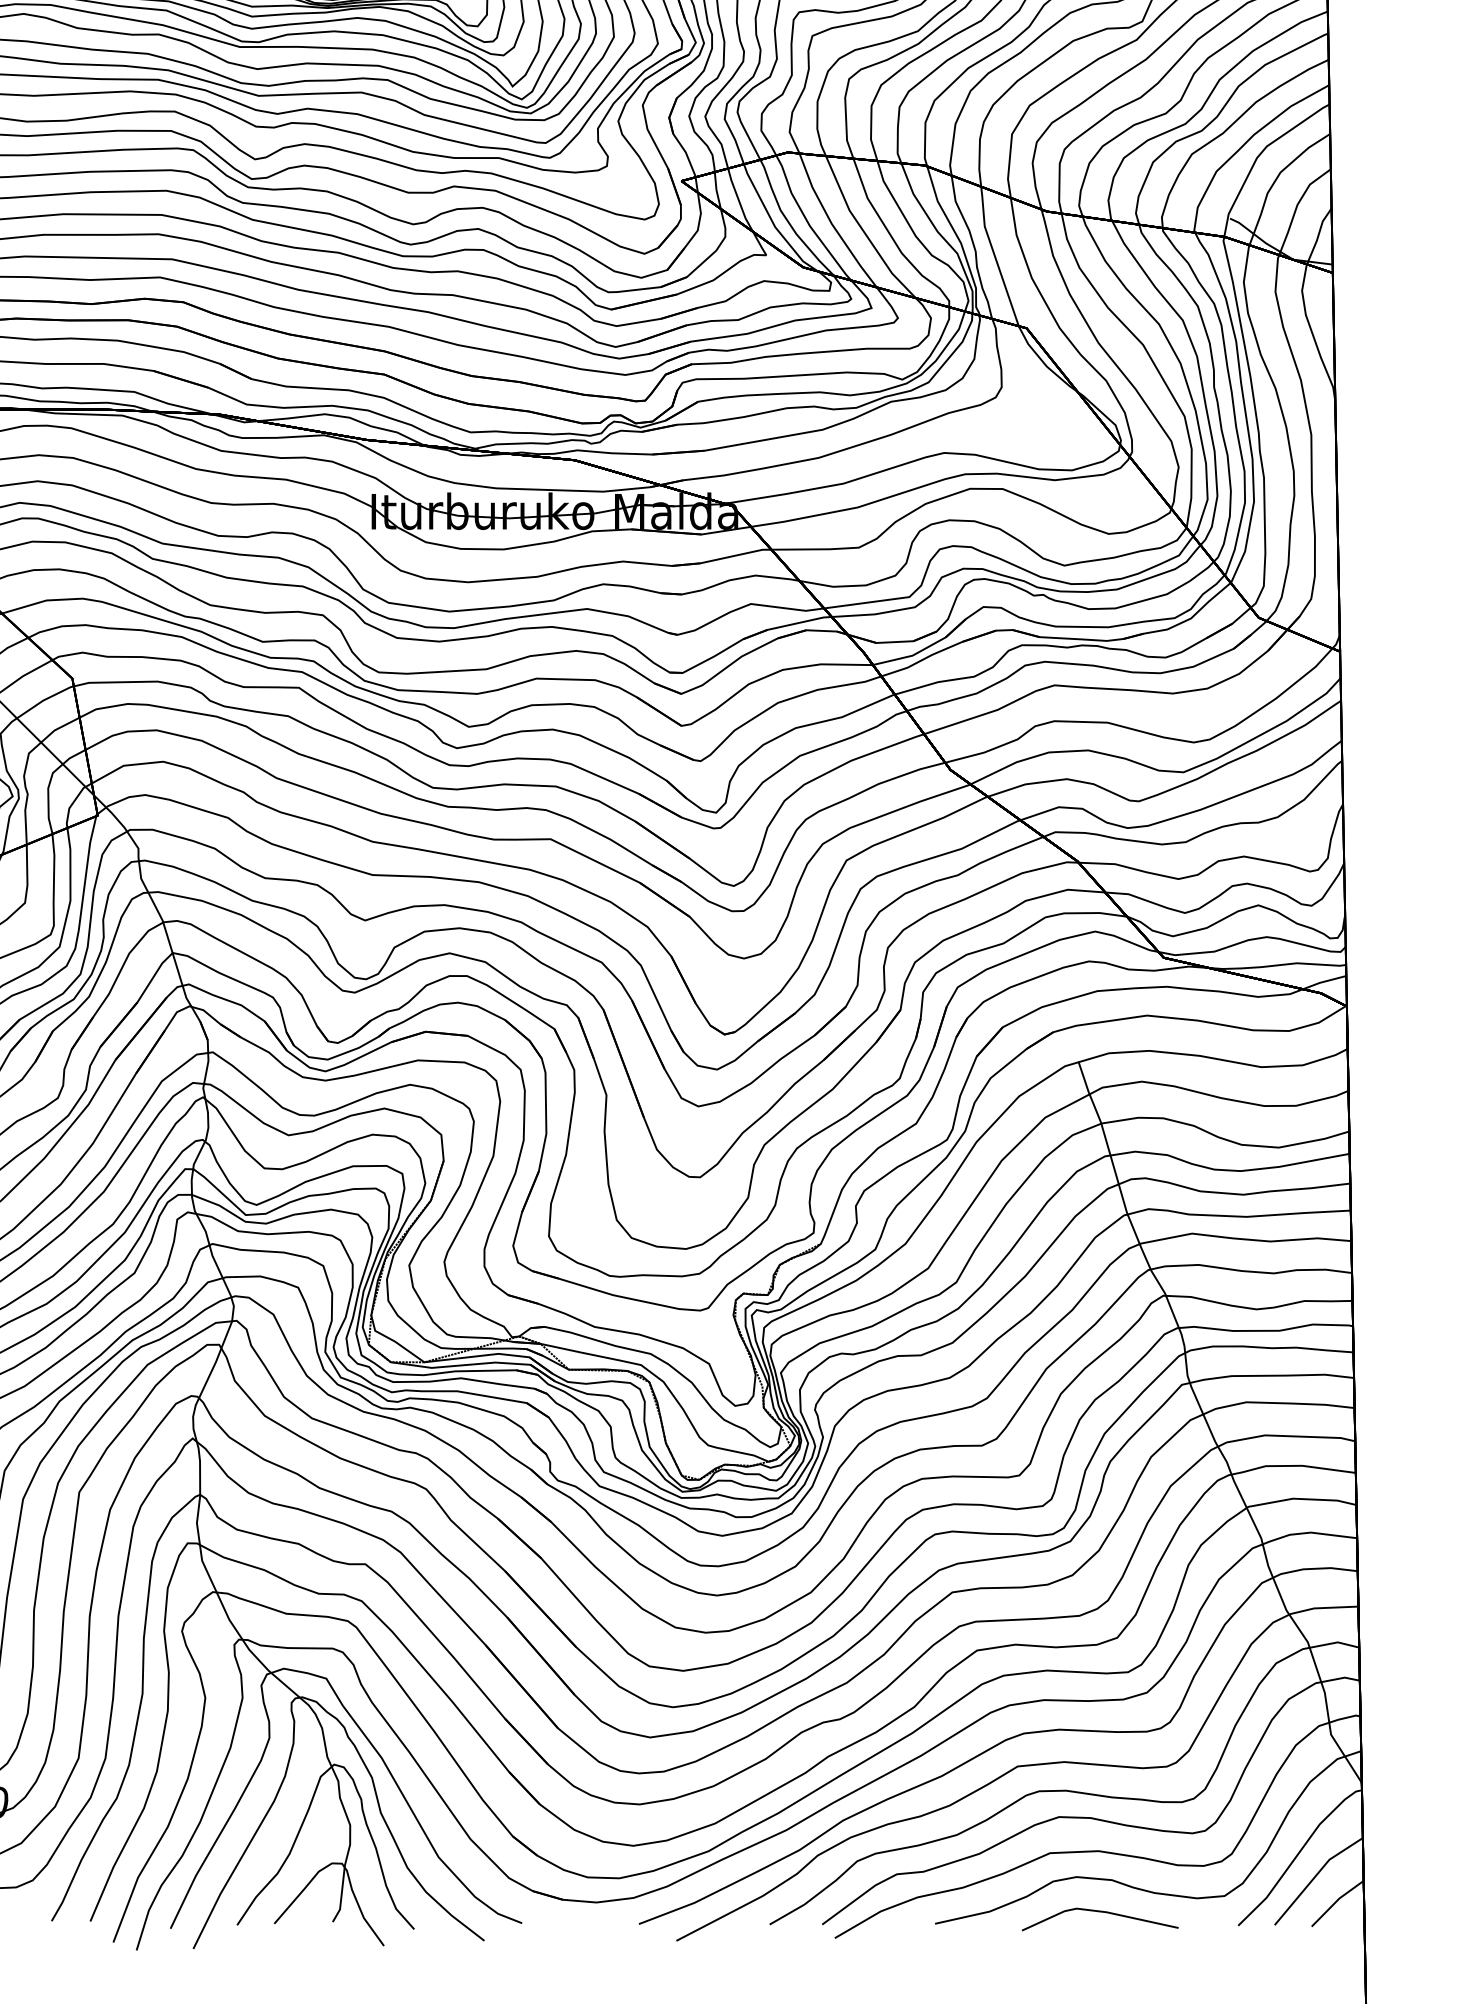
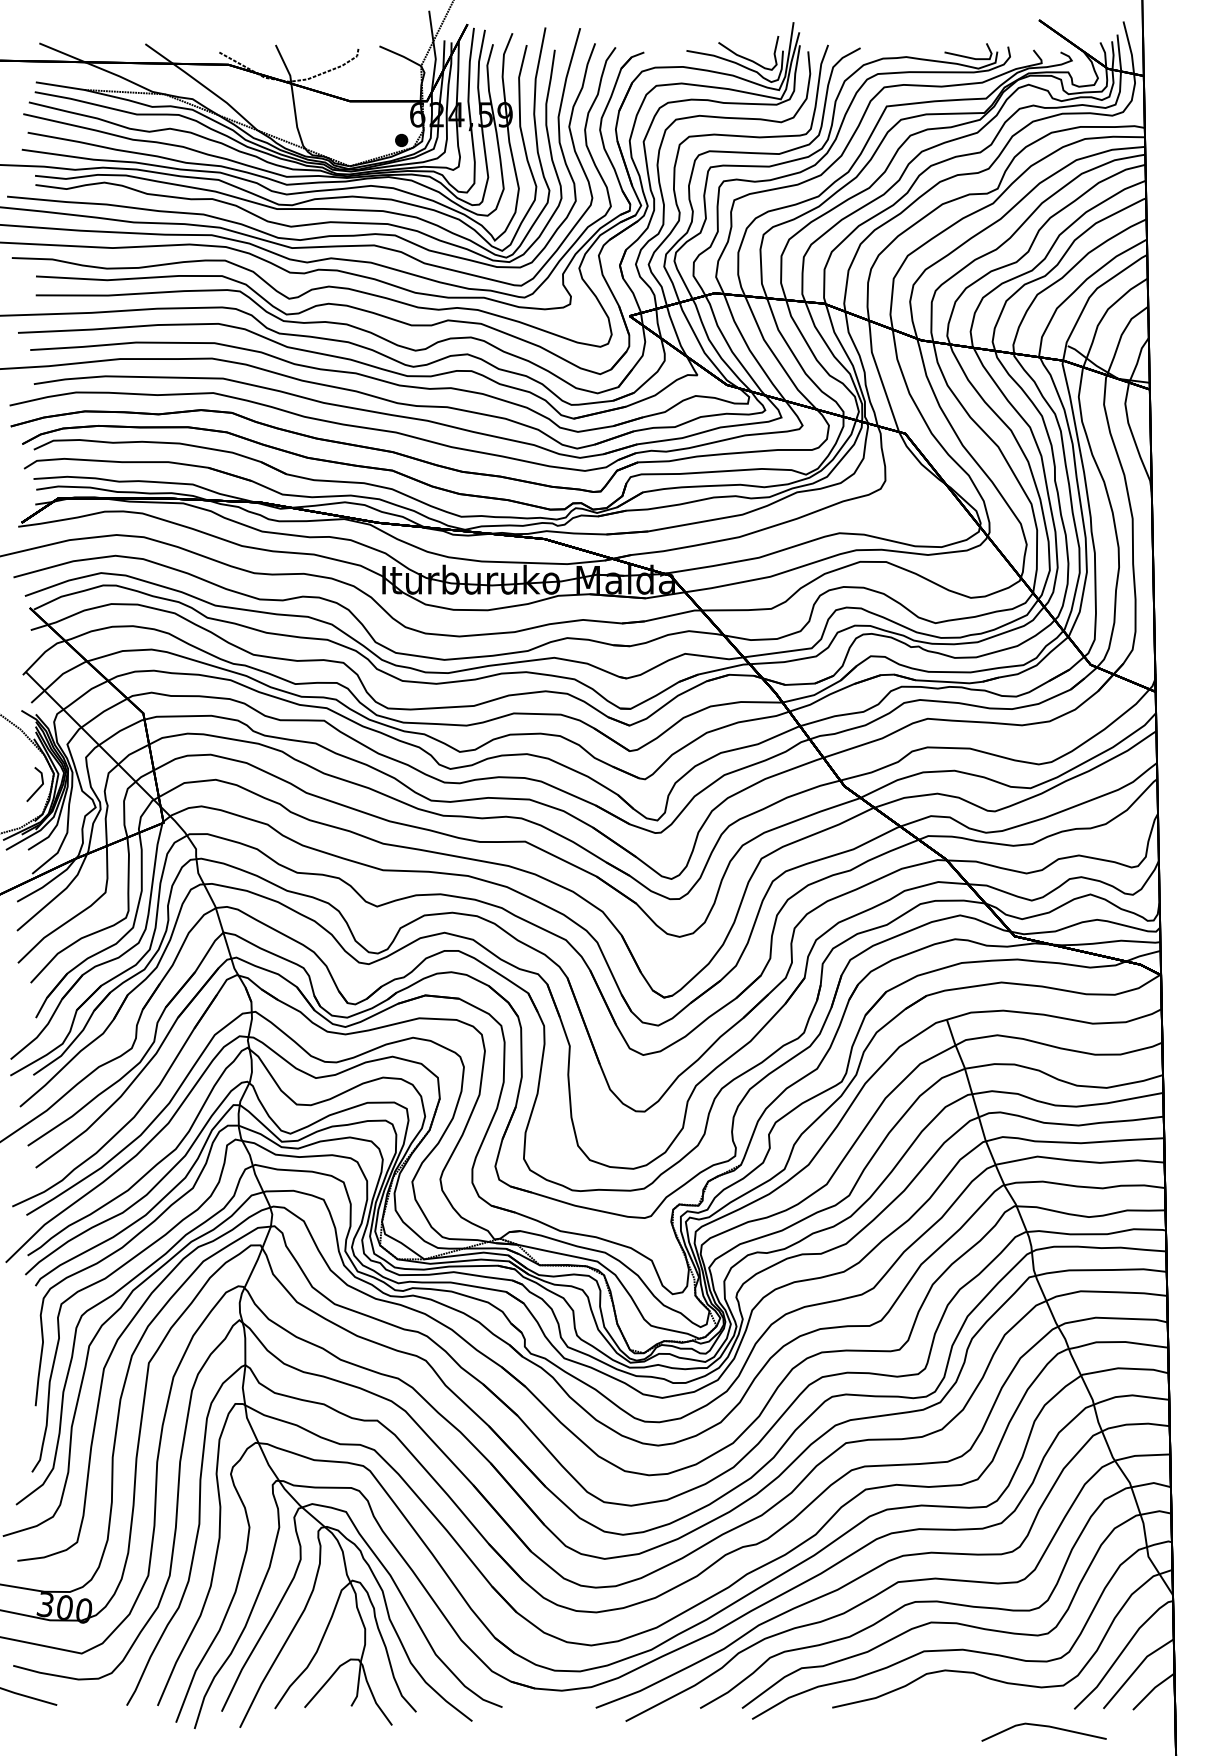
line: (1099, 1912) -> (1043, 1726), moved

